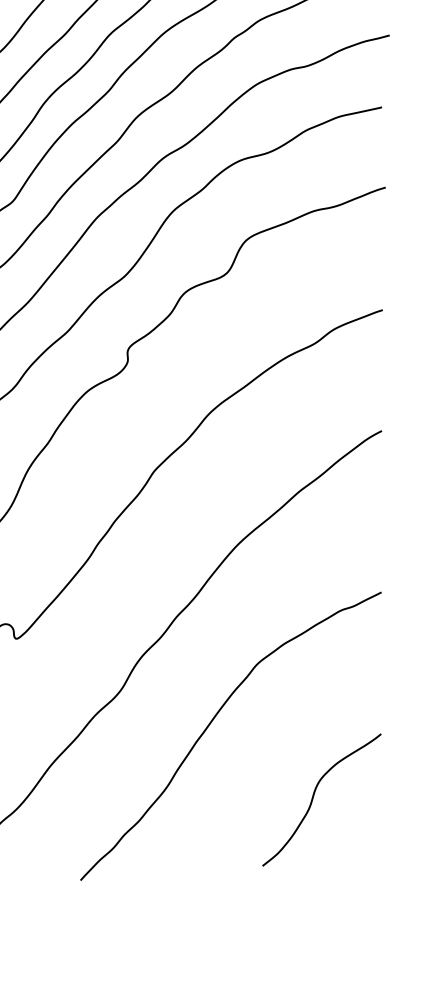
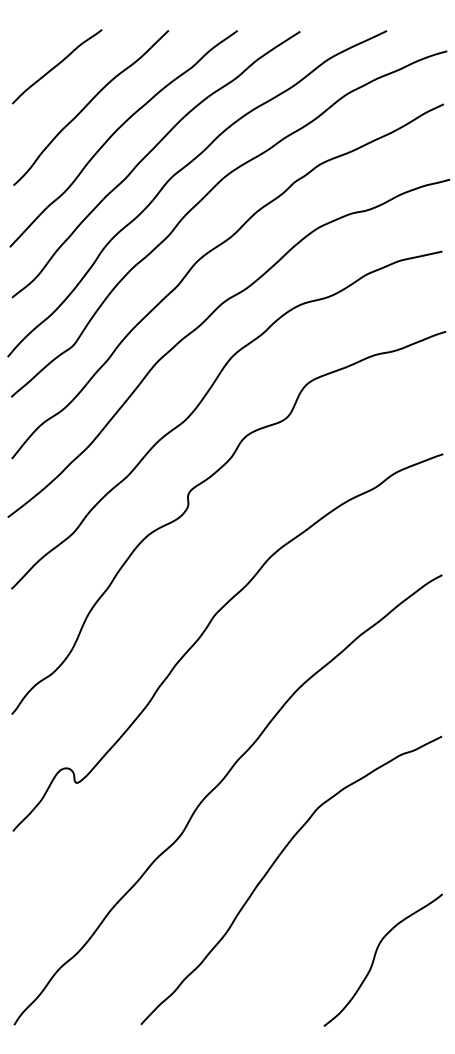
curve: (314, 797) -> (375, 957), moved

